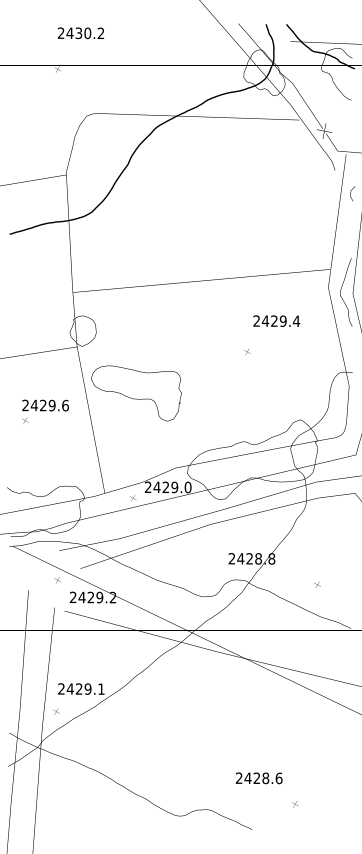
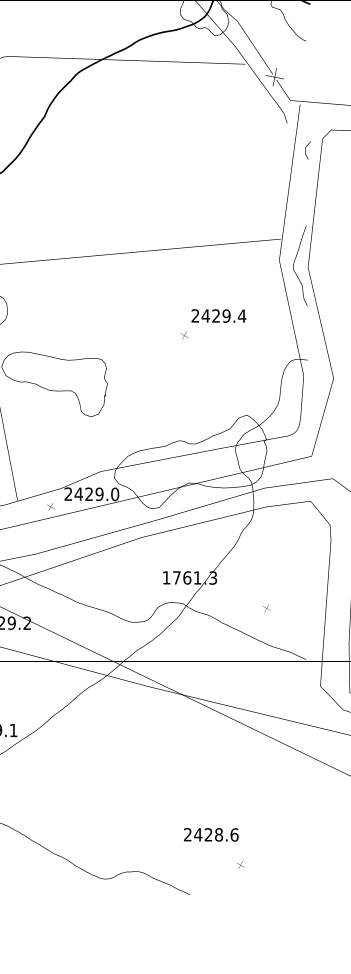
text: (276, 320) -> (218, 315), moved
text: (251, 558) -> (189, 577), 2428.8 -> 1761.3
text: (258, 778) -> (210, 835), moved

